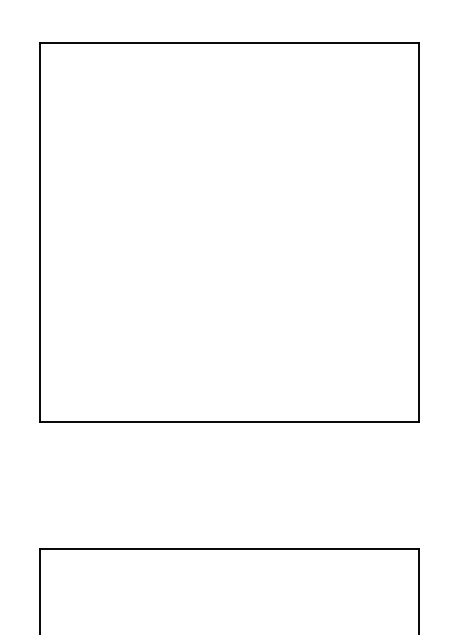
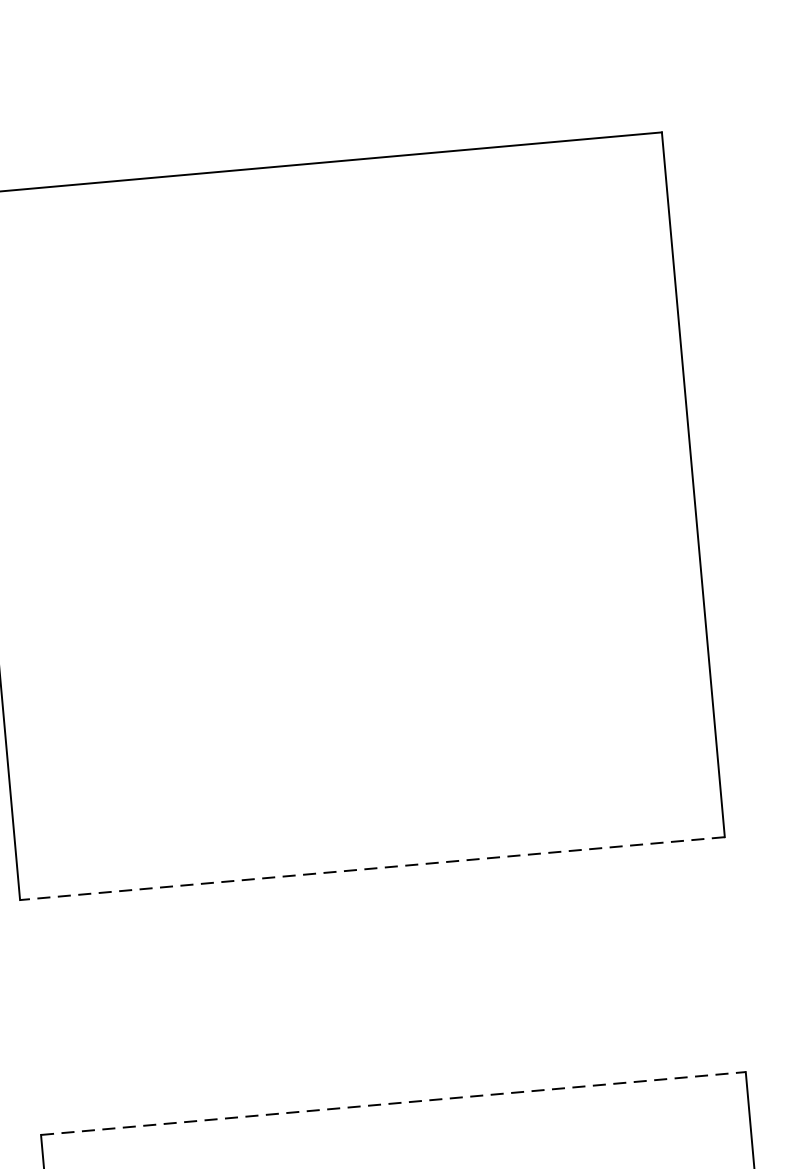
line: (229, 422) -> (372, 868), solid -> dashed
line: (229, 548) -> (393, 1103), solid -> dashed

